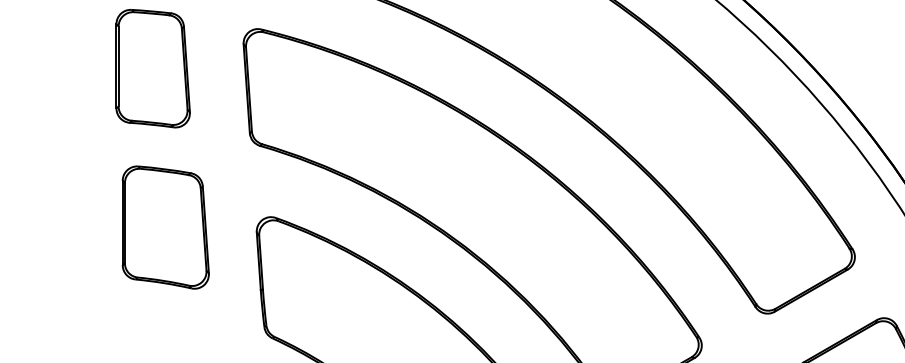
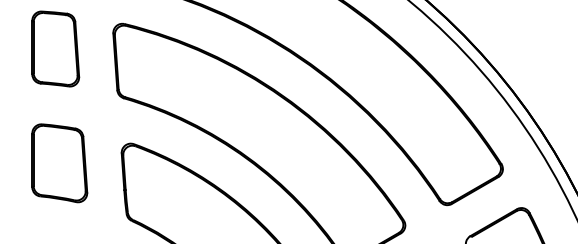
part: (165, 227) -> (59, 163), moved

